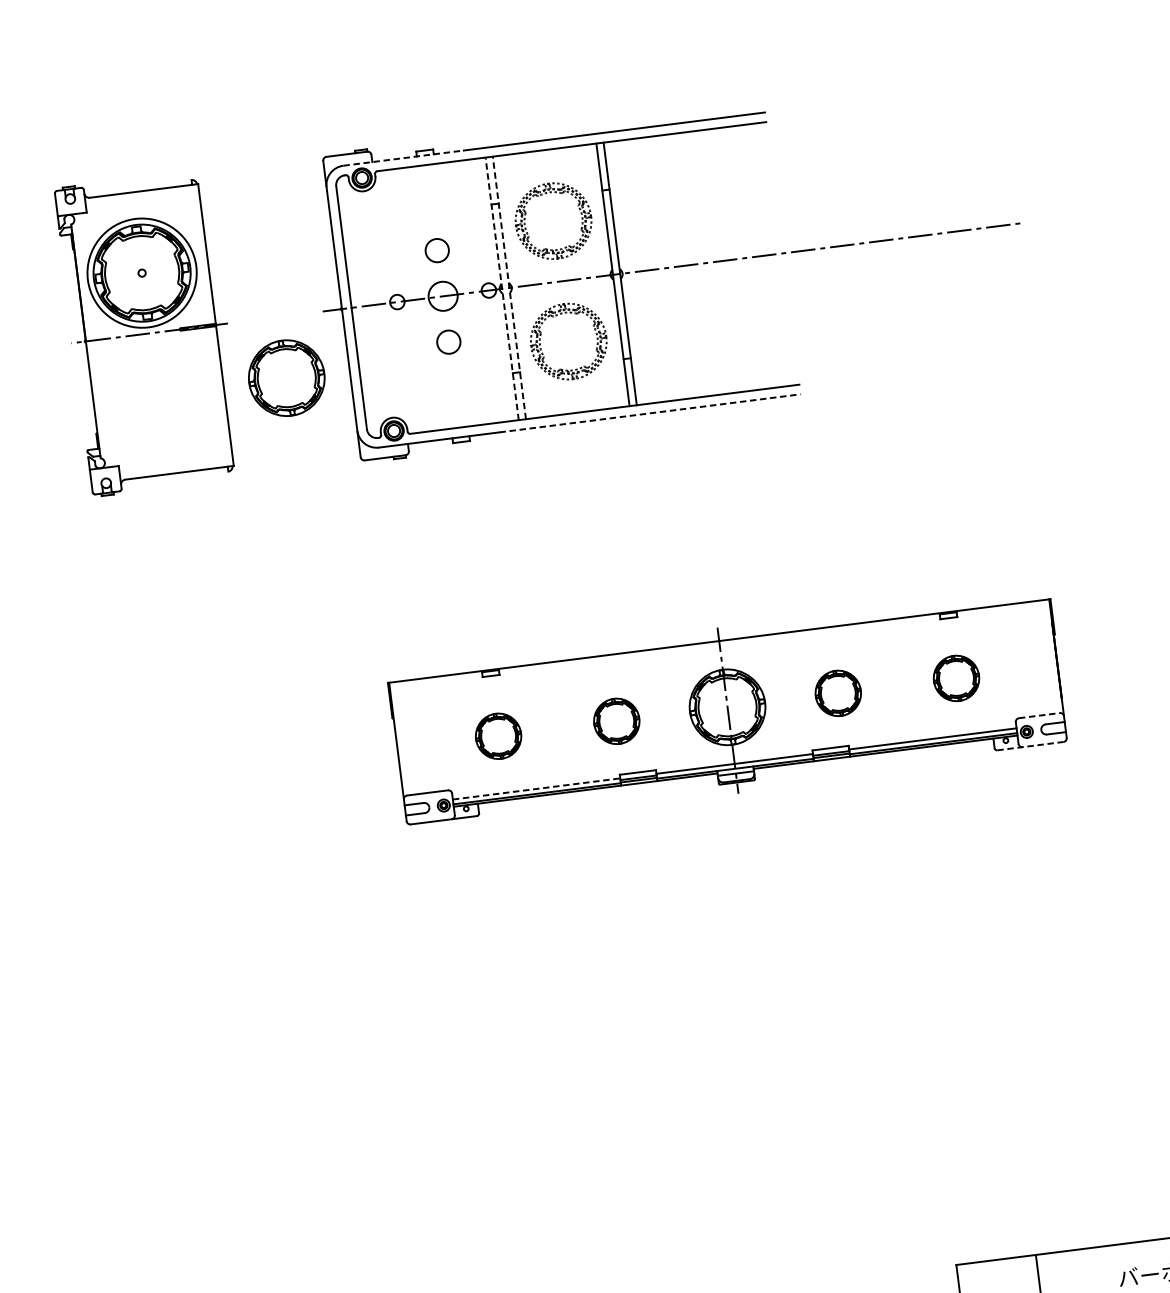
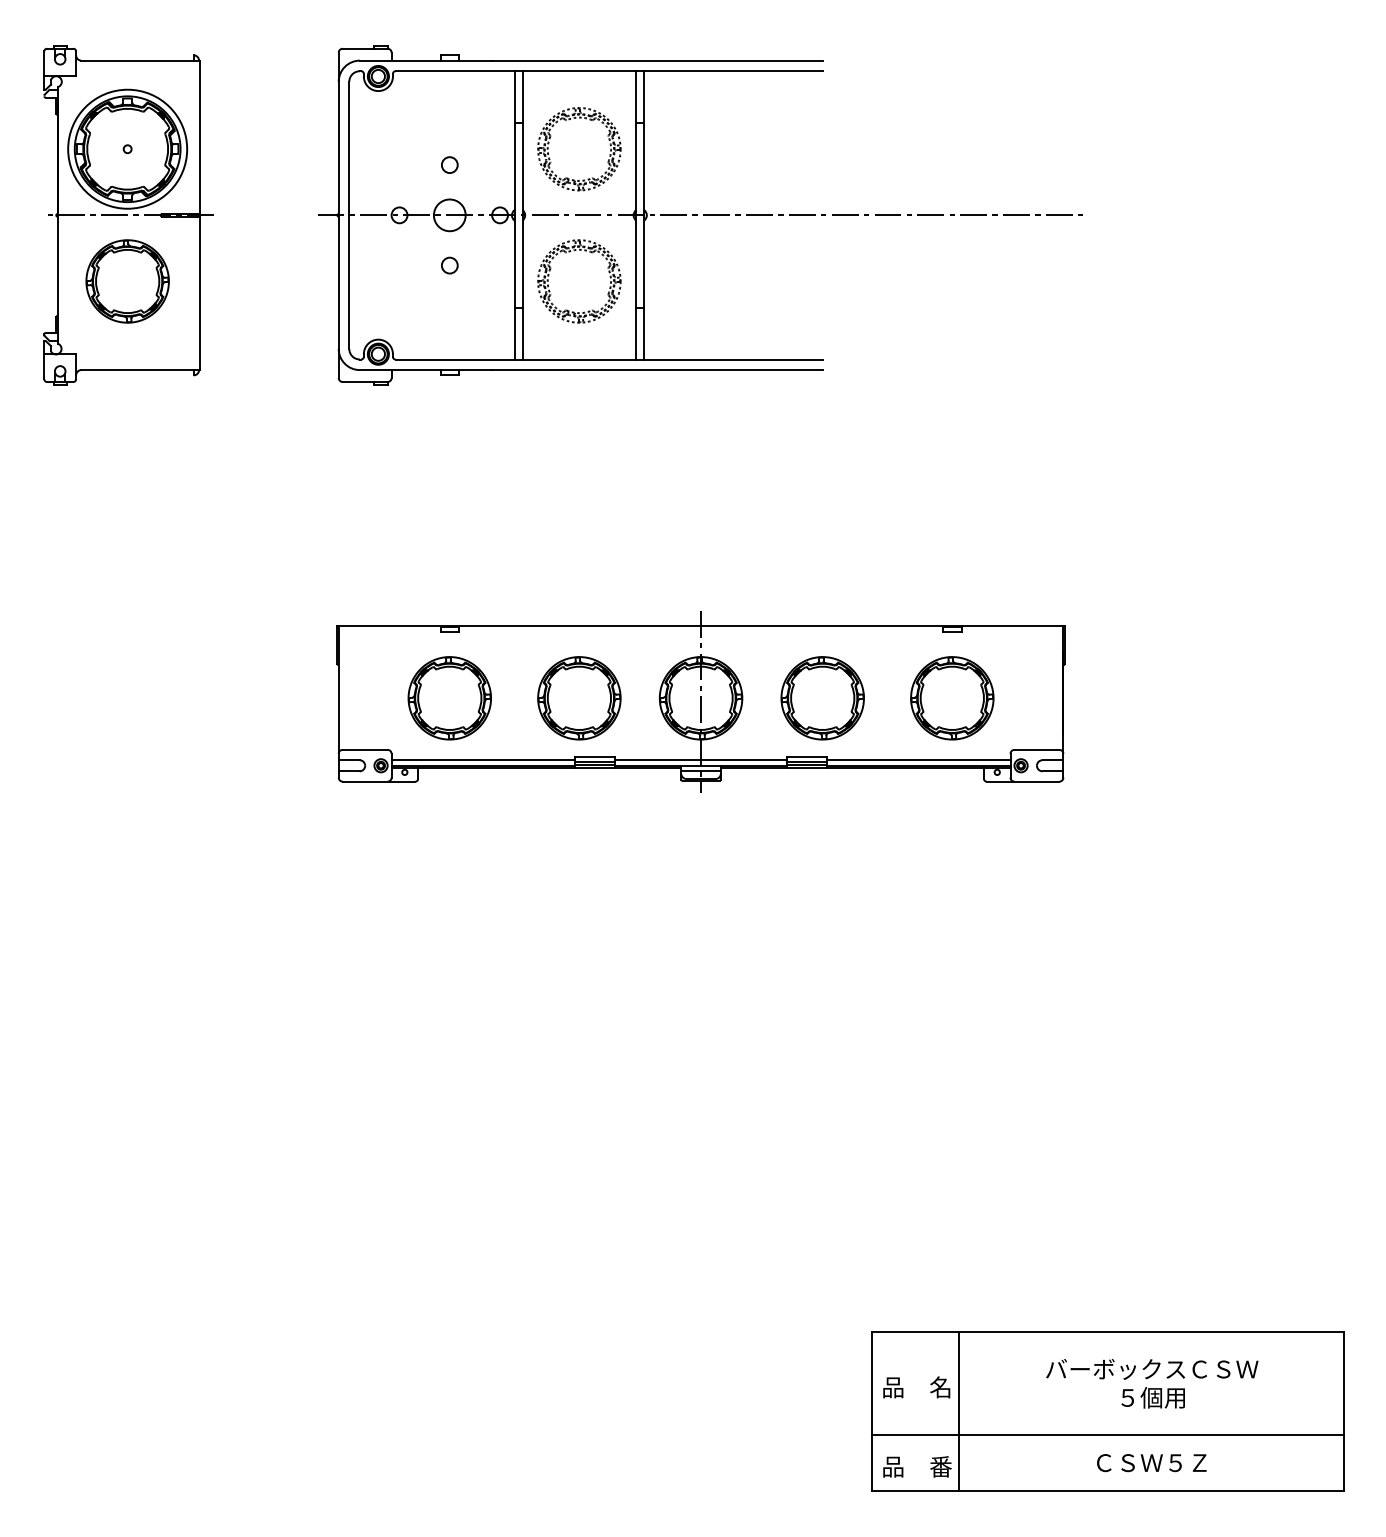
line: (404, 157) -> (426, 60), dashed -> solid
circle: (437, 250) -> (449, 164), size x0.62
line: (509, 287) -> (522, 214), dashed -> solid
line: (501, 288) -> (514, 214), dashed -> solid
circle: (448, 342) -> (449, 265), size x0.62
part: (286, 378) -> (127, 281), moved
line: (650, 413) -> (657, 370), dashed -> solid
part: (956, 678) -> (952, 698), size x1.67
part: (838, 693) -> (822, 698), size x1.67
line: (1039, 715) -> (1037, 749), dashed -> solid
part: (616, 721) -> (579, 698), size x1.67
part: (498, 736) -> (449, 698), size x1.67
line: (1030, 745) -> (1023, 781), dashed -> solid
line: (536, 788) -> (483, 760), dashed -> solid

